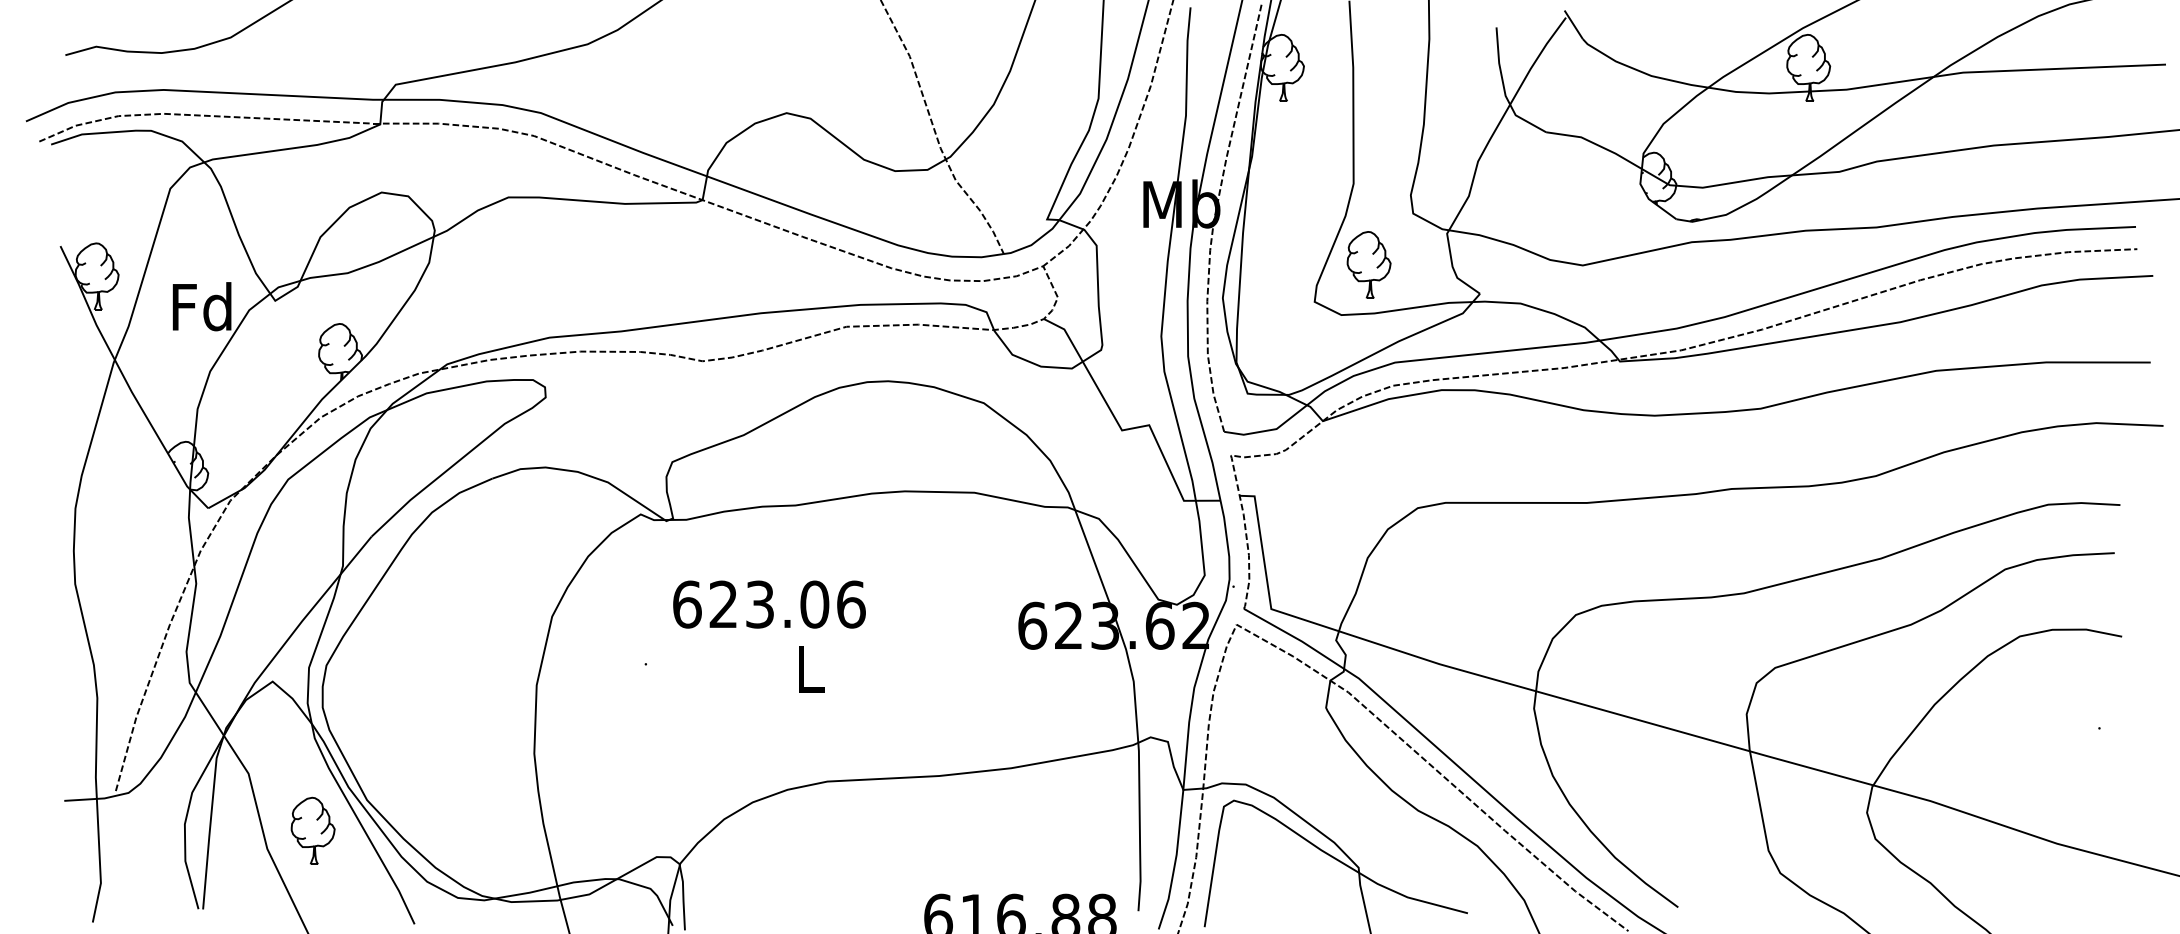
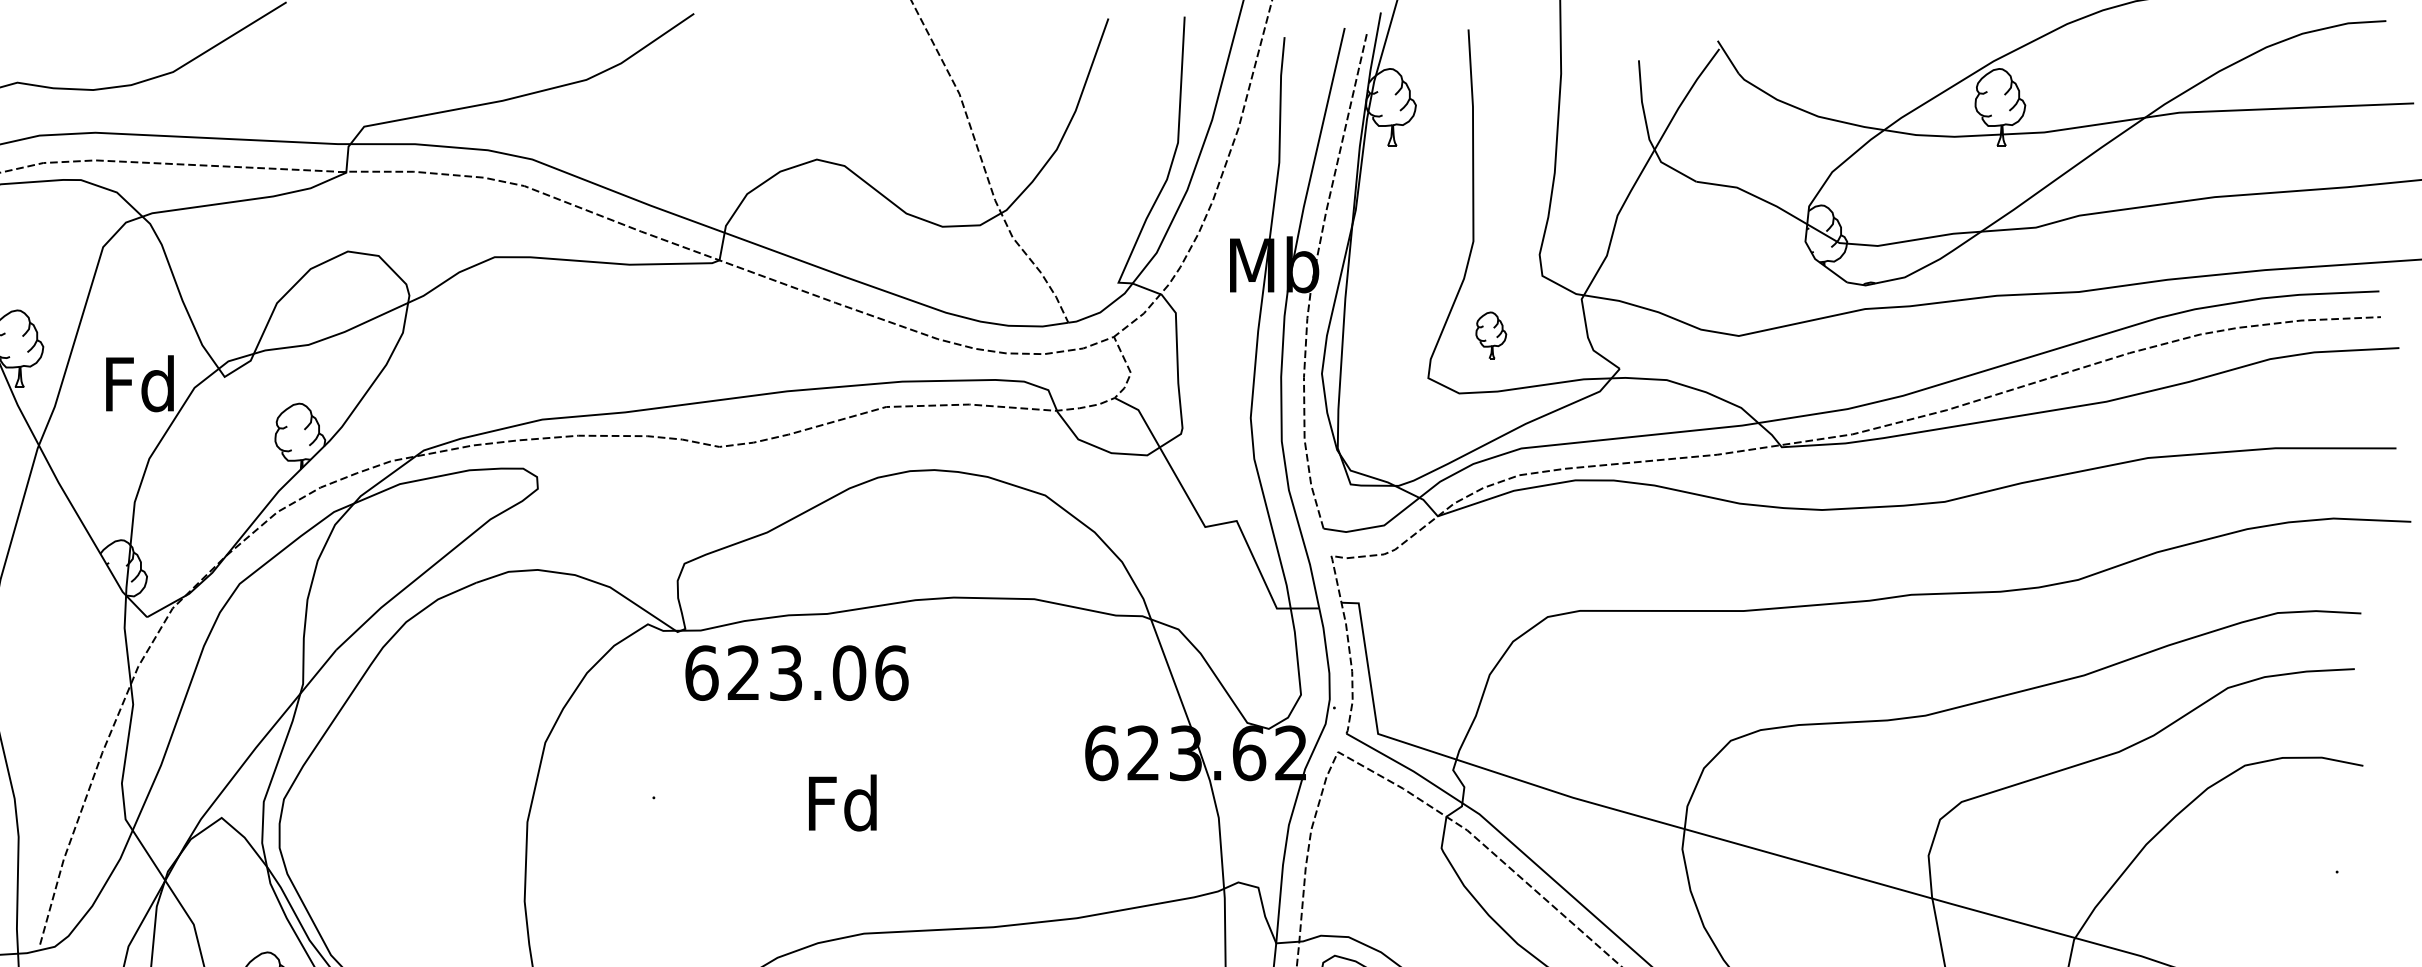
part: (1368, 264) -> (1490, 334), size x0.6
text: (769, 604) -> (797, 673), moved
text: (808, 668) -> (842, 802), L -> Fd

